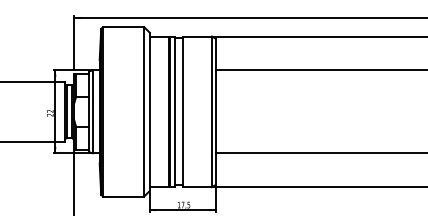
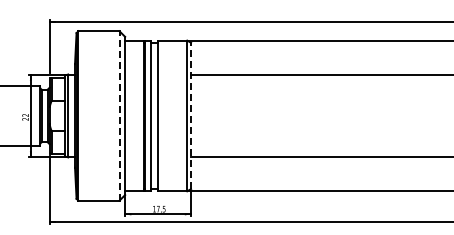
line: (144, 111) -> (119, 115), solid -> dashed
line: (216, 111) -> (191, 115), solid -> dashed

